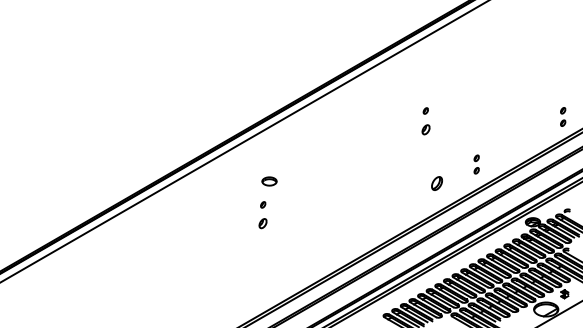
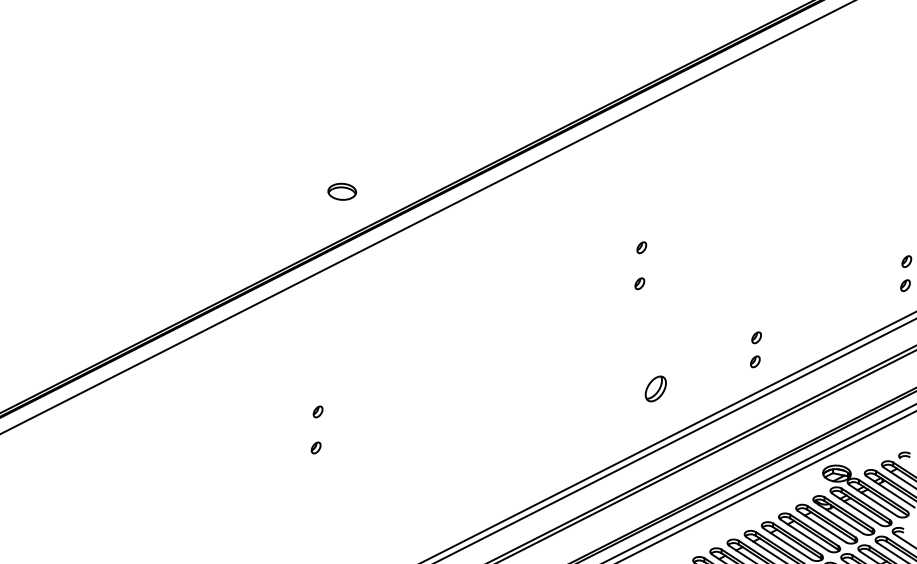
part: (425, 129) -> (639, 283), size x0.62
part: (476, 164) -> (755, 349), moved
part: (269, 181) -> (342, 191), moved
part: (263, 223) -> (316, 447), size x0.62

